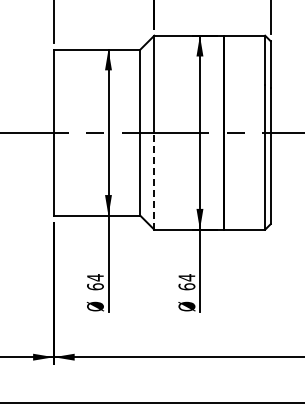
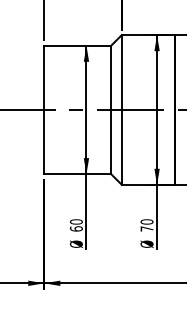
line: (154, 180) -> (121, 146), dashed -> solid
text: (95, 277) -> (76, 221), 64 -> 60
text: (186, 282) -> (146, 225), 64 -> 70

